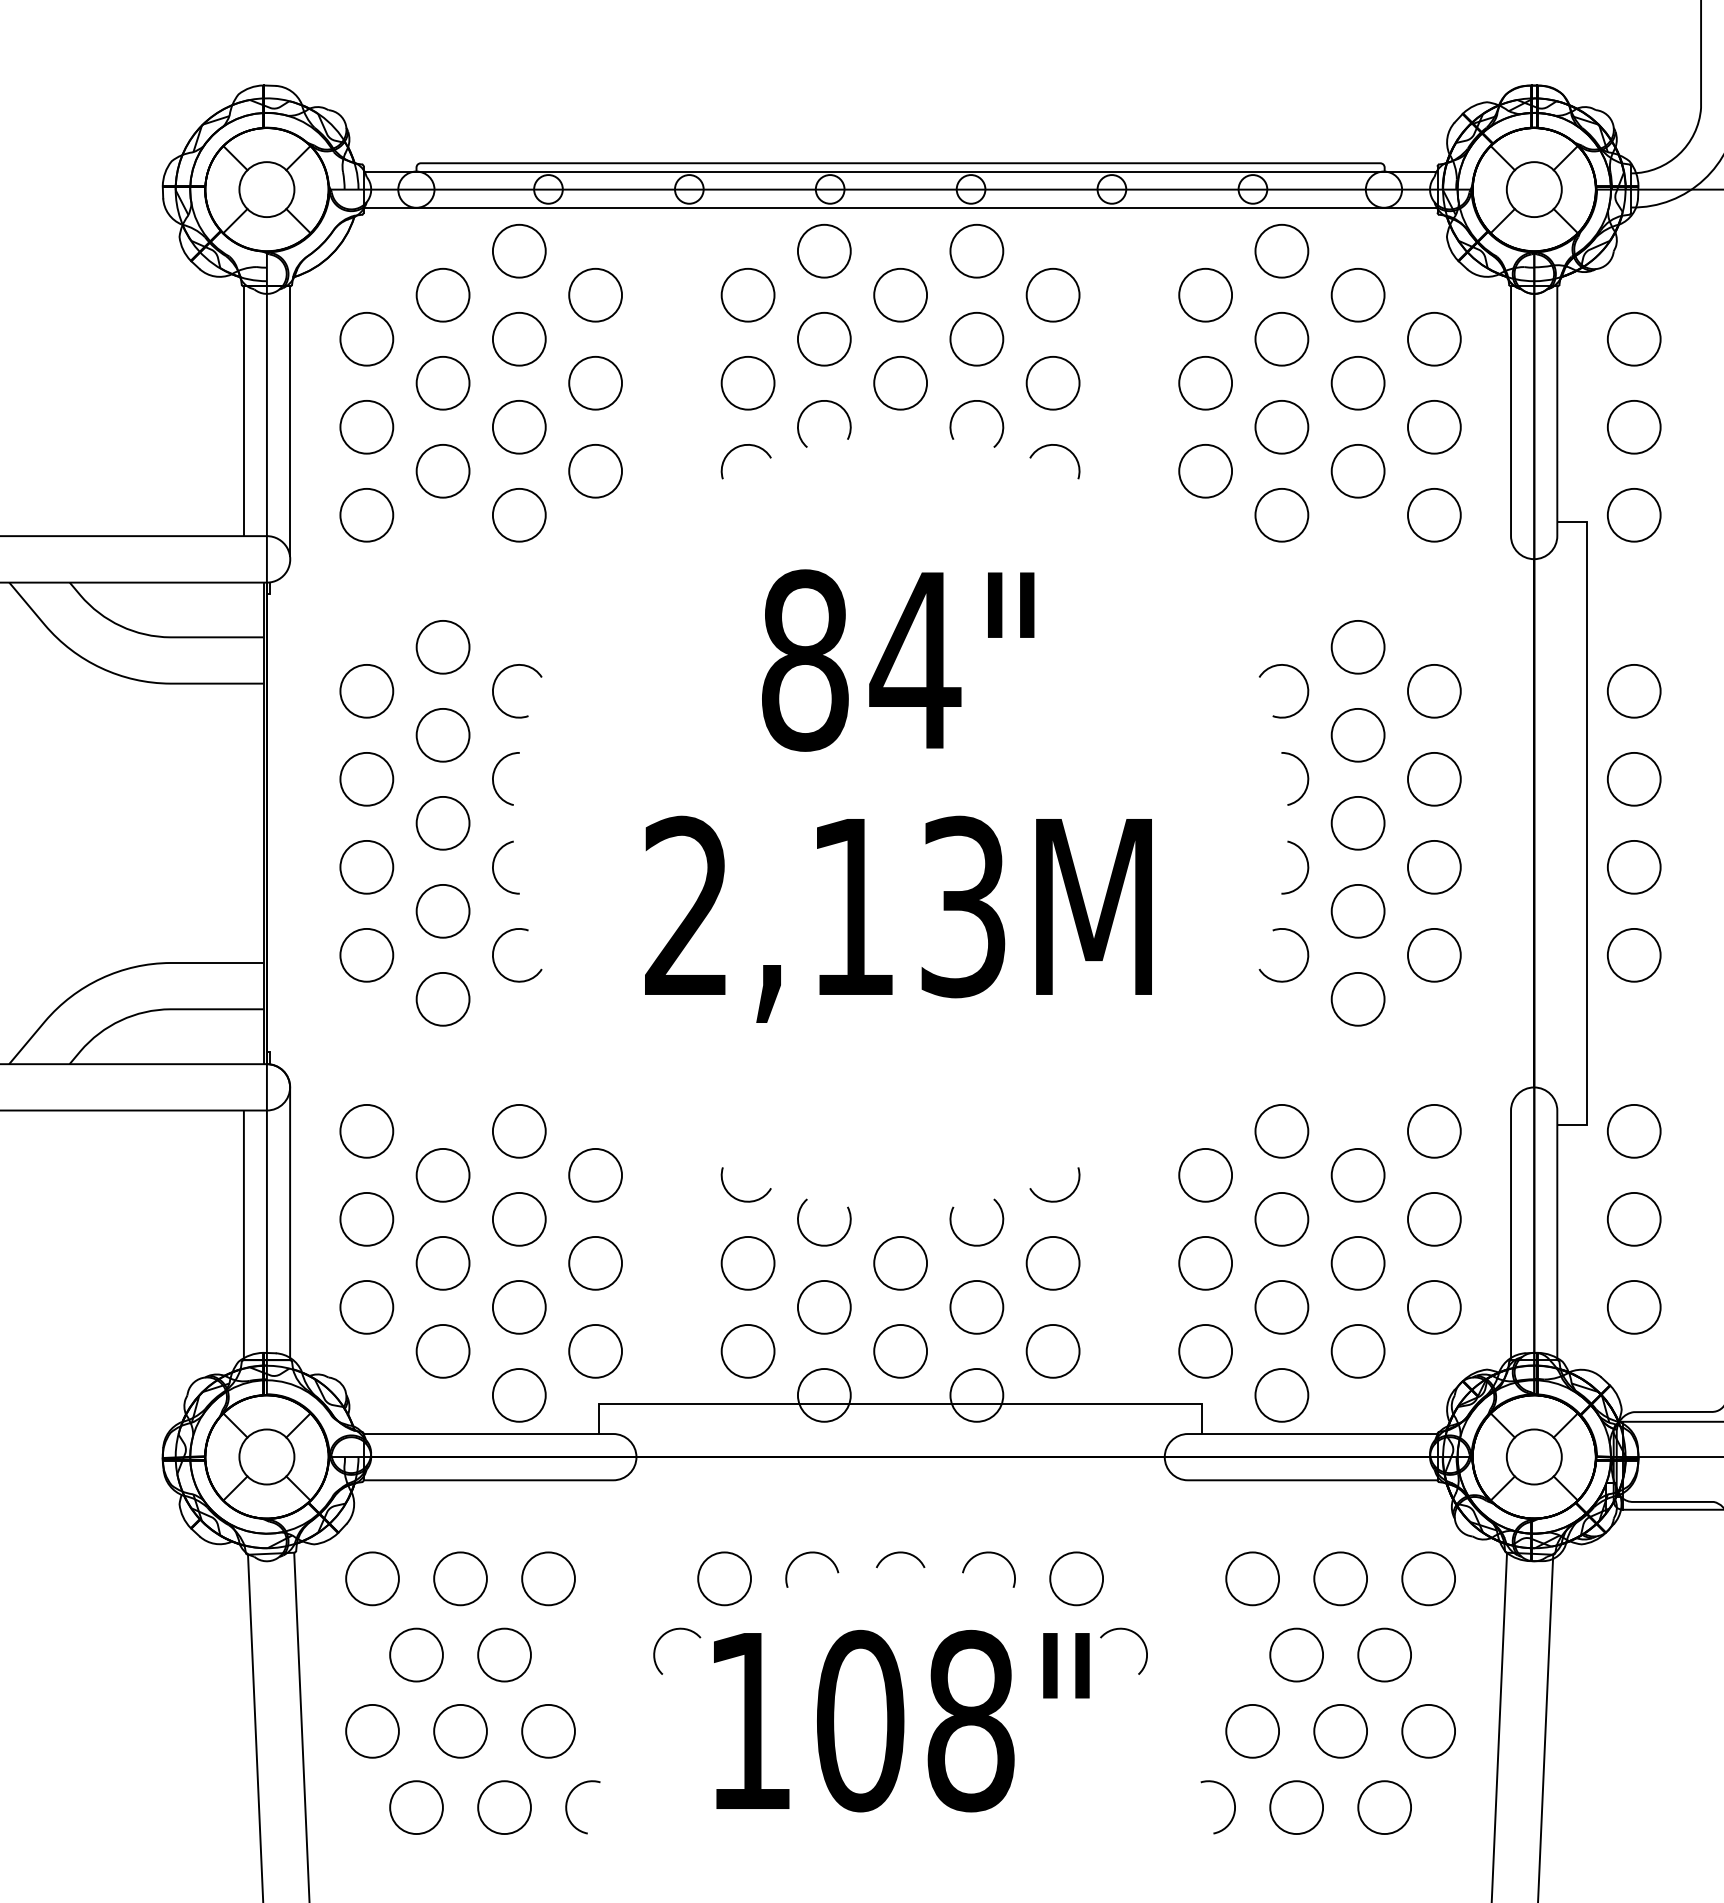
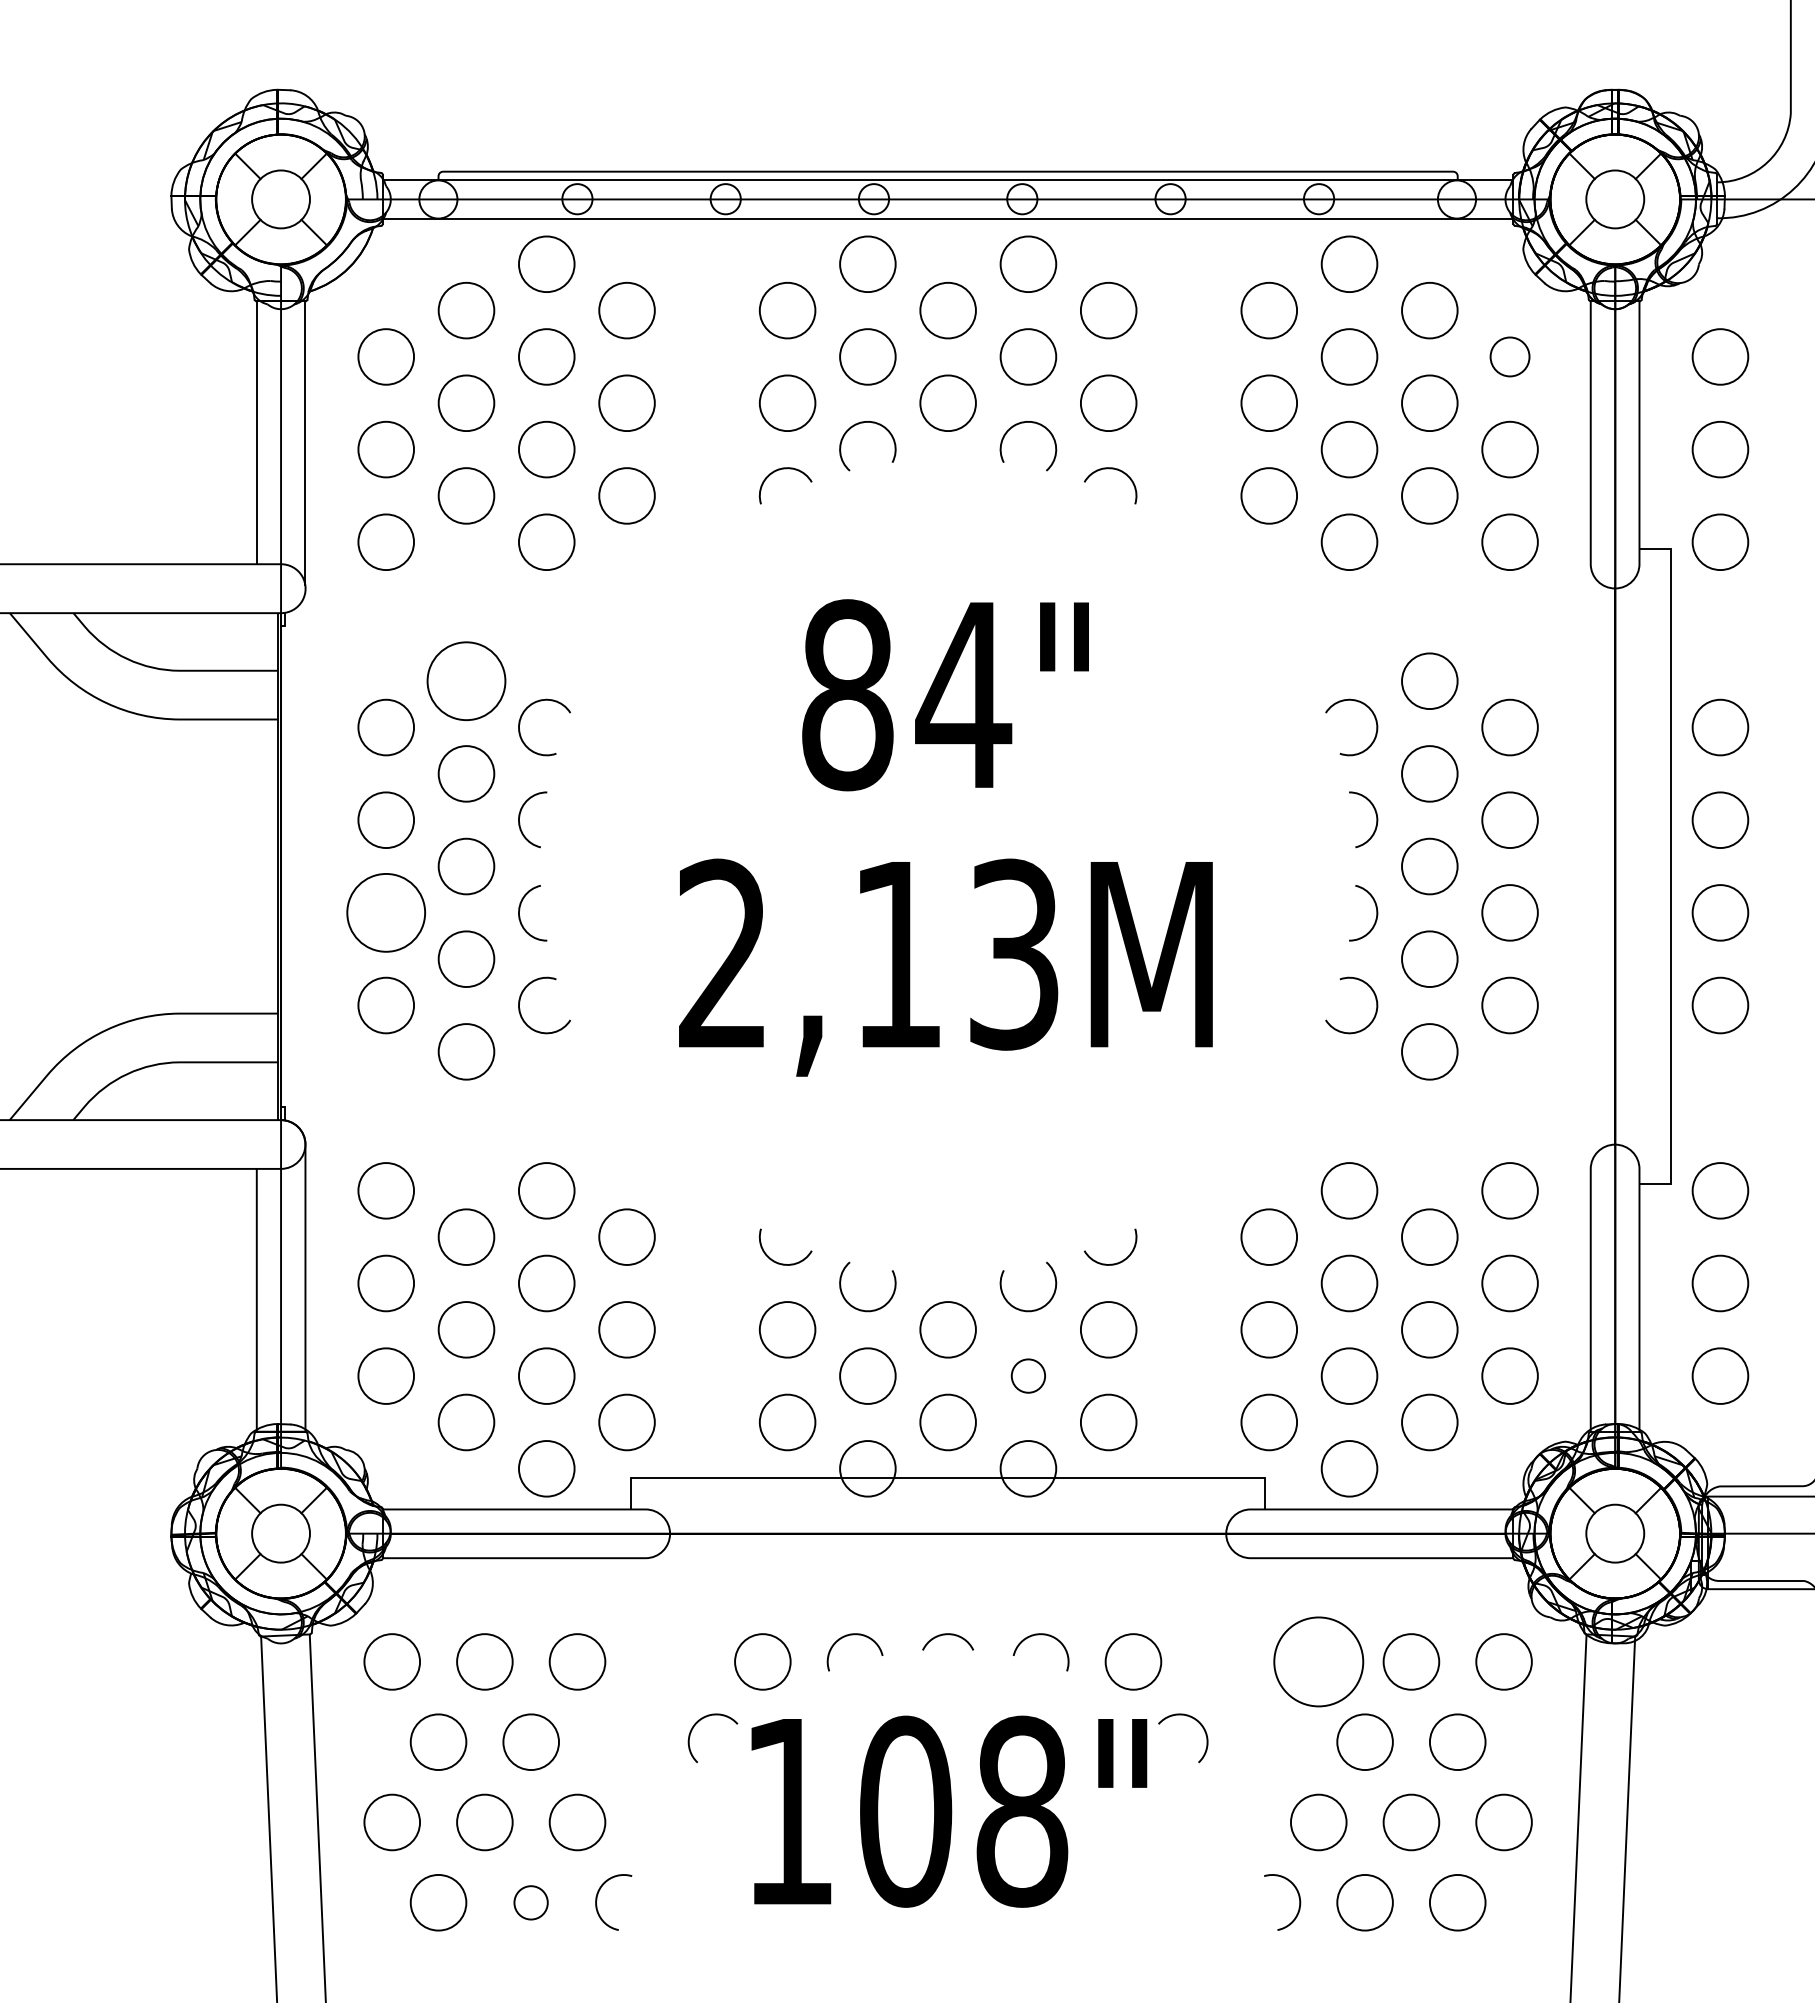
circle: (1433, 338) -> (1509, 356), size x0.7
circle: (443, 647) -> (466, 681), size x1.4
circle: (367, 866) -> (386, 912), size x1.4
circle: (976, 1306) -> (1028, 1375), size x0.6
circle: (1252, 1578) -> (1318, 1661), size x1.6
circle: (503, 1807) -> (530, 1902), size x0.6

